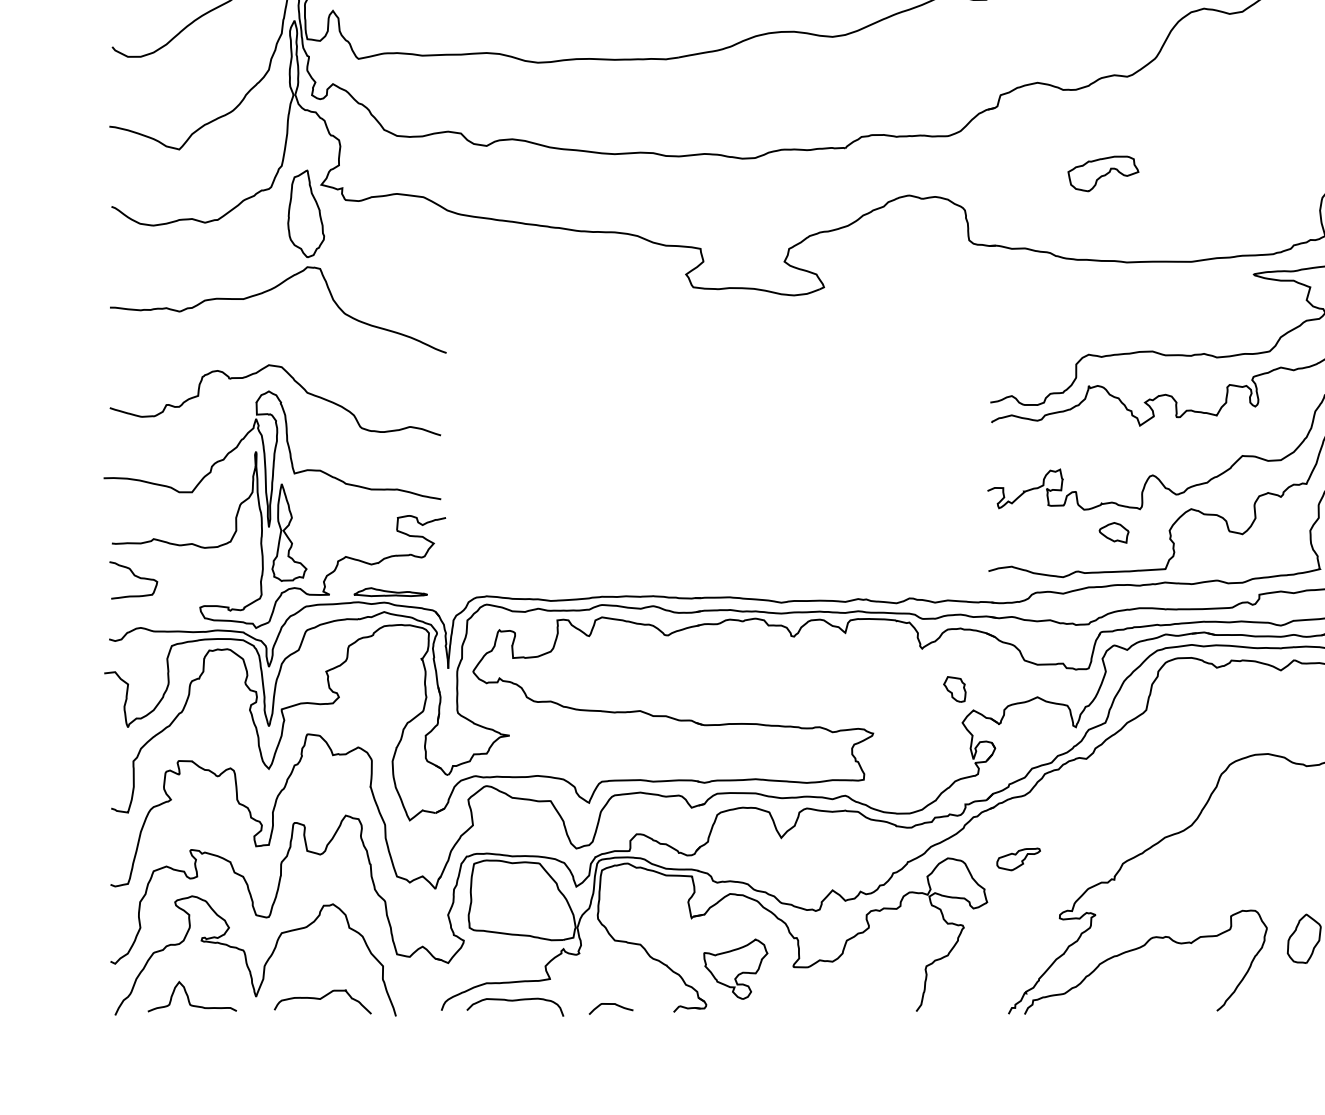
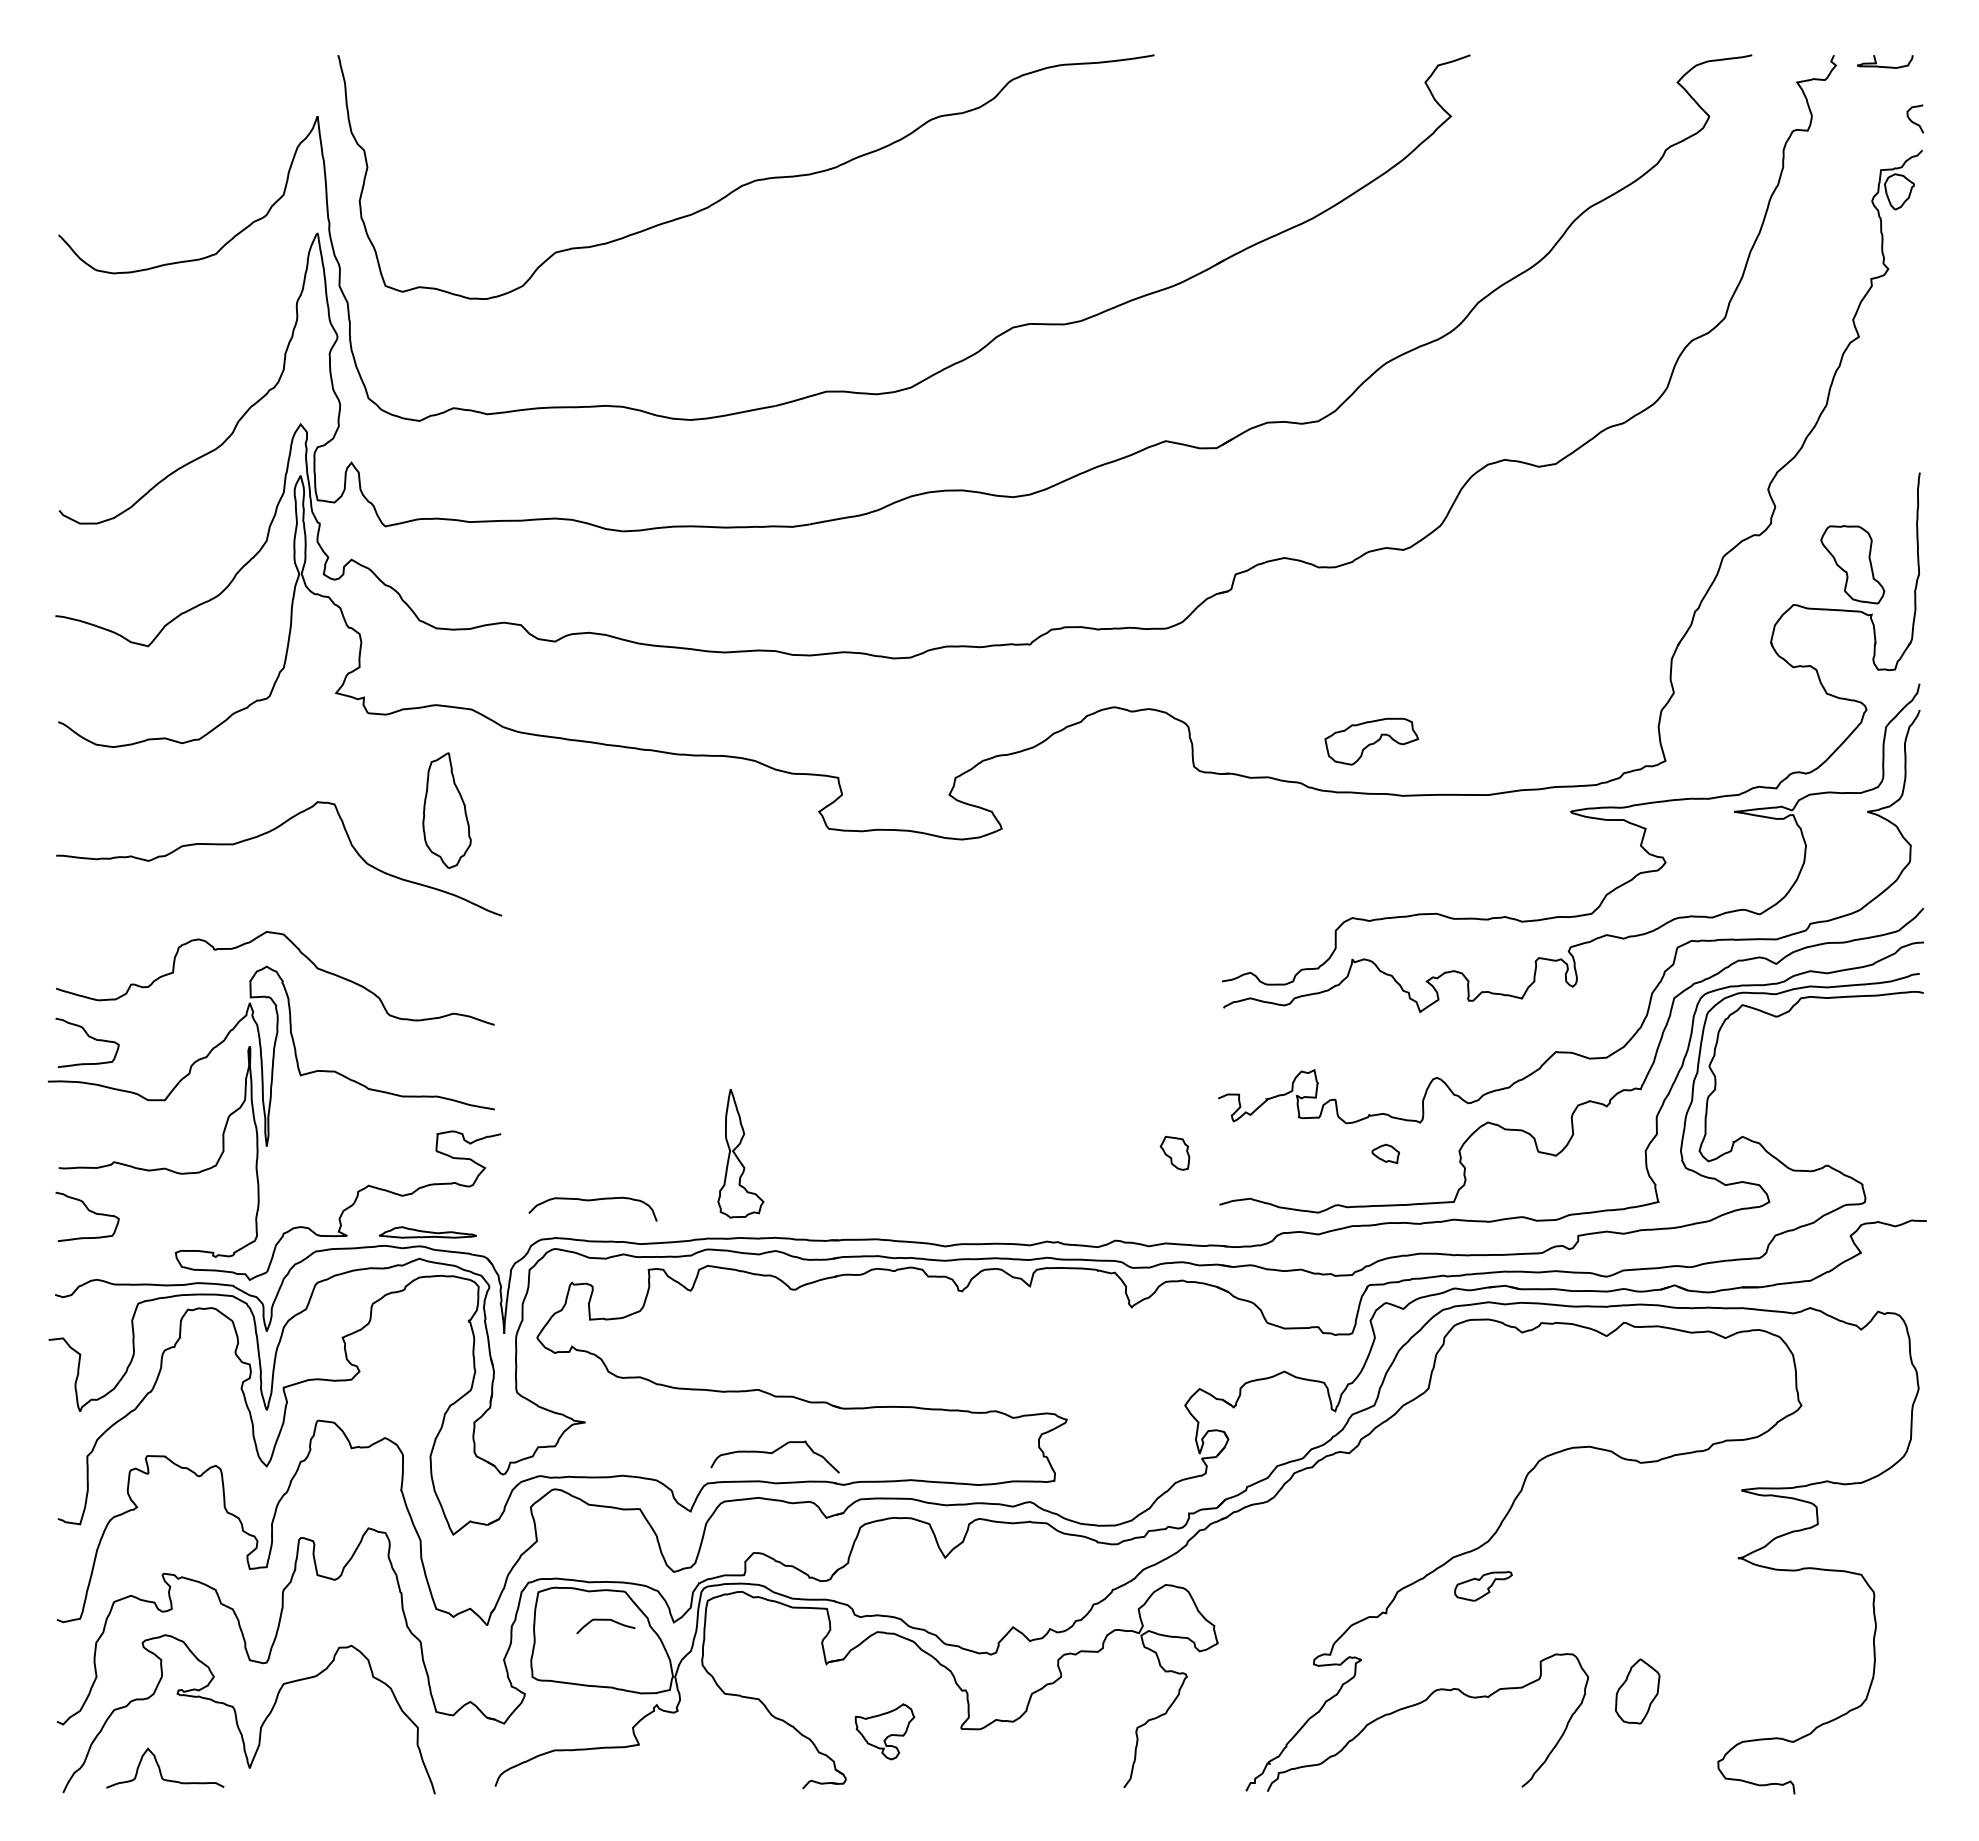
part: (1103, 173) -> (1371, 741), moved
part: (305, 213) -> (446, 810), moved
curve: (134, 444) -> (88, 1037), added
part: (289, 532) -> (740, 1153), moved
part: (1113, 532) -> (1385, 1153), size x0.7
part: (954, 688) -> (1174, 1152), moved
part: (1018, 859) -> (1483, 1586), moved
part: (735, 969) -> (884, 1731), size x0.7
curve: (321, 999) -> (773, 1453), moved
curve: (514, 1001) -> (591, 1201), moved
curve: (610, 1004) -> (605, 1620), moved

